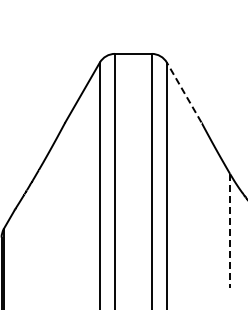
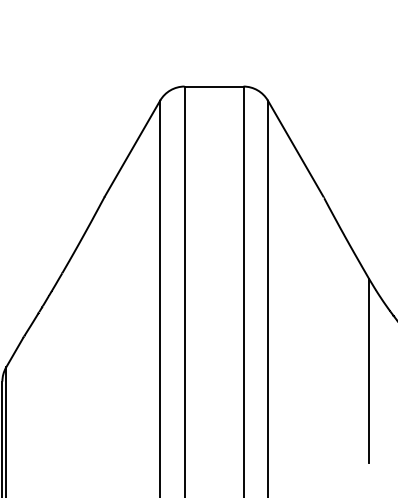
line: (183, 92) -> (294, 148), dashed -> solid
line: (230, 231) -> (370, 371), dashed -> solid

